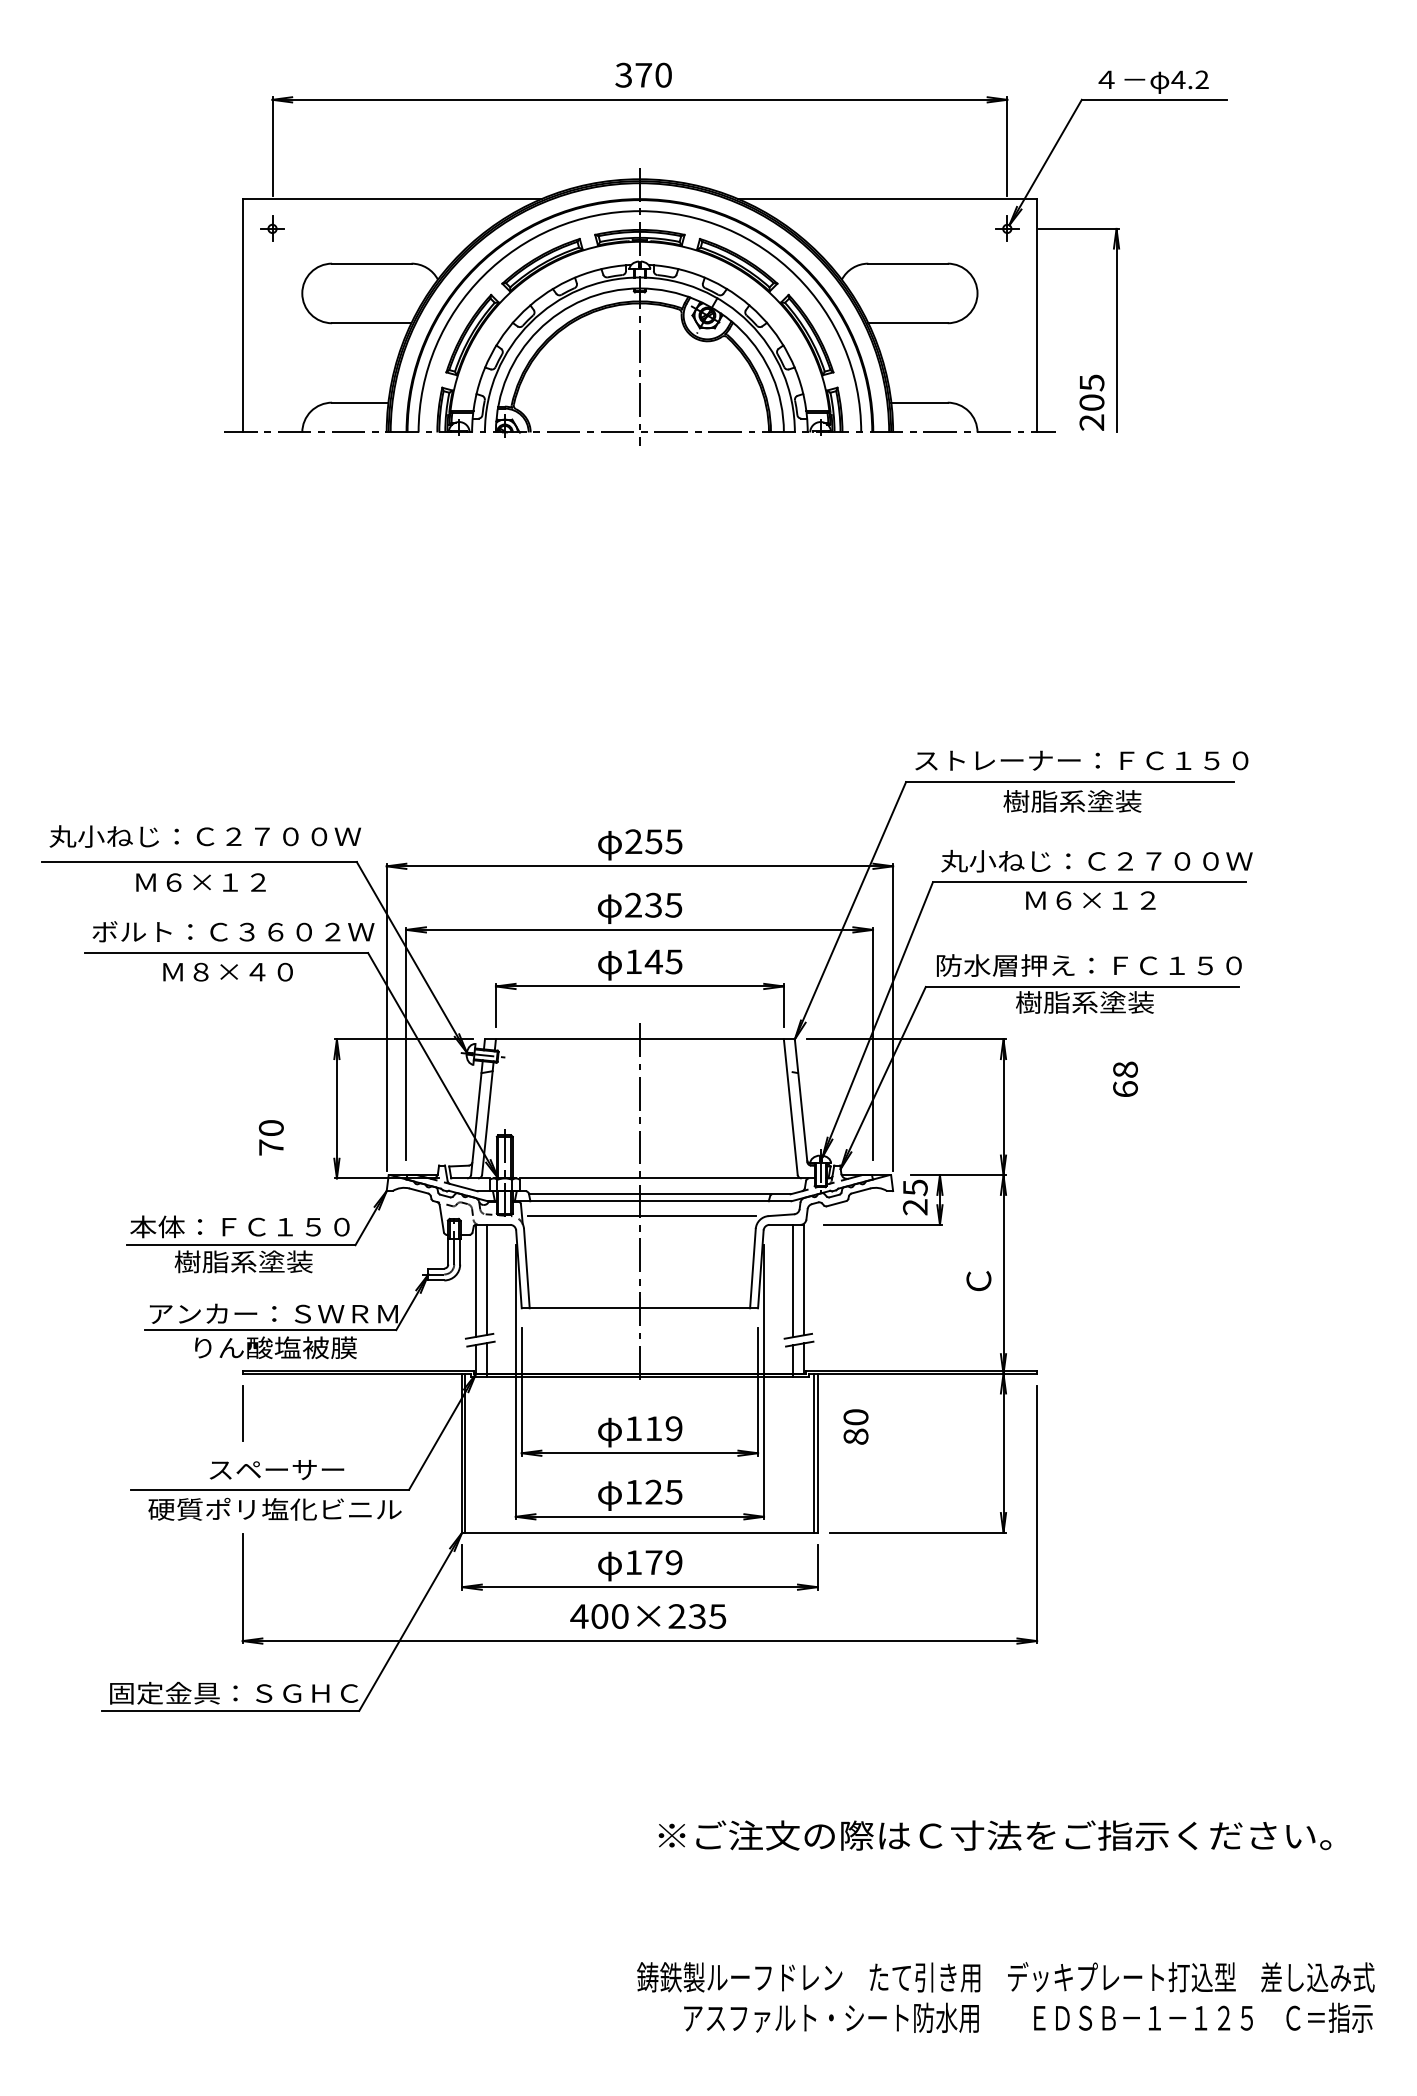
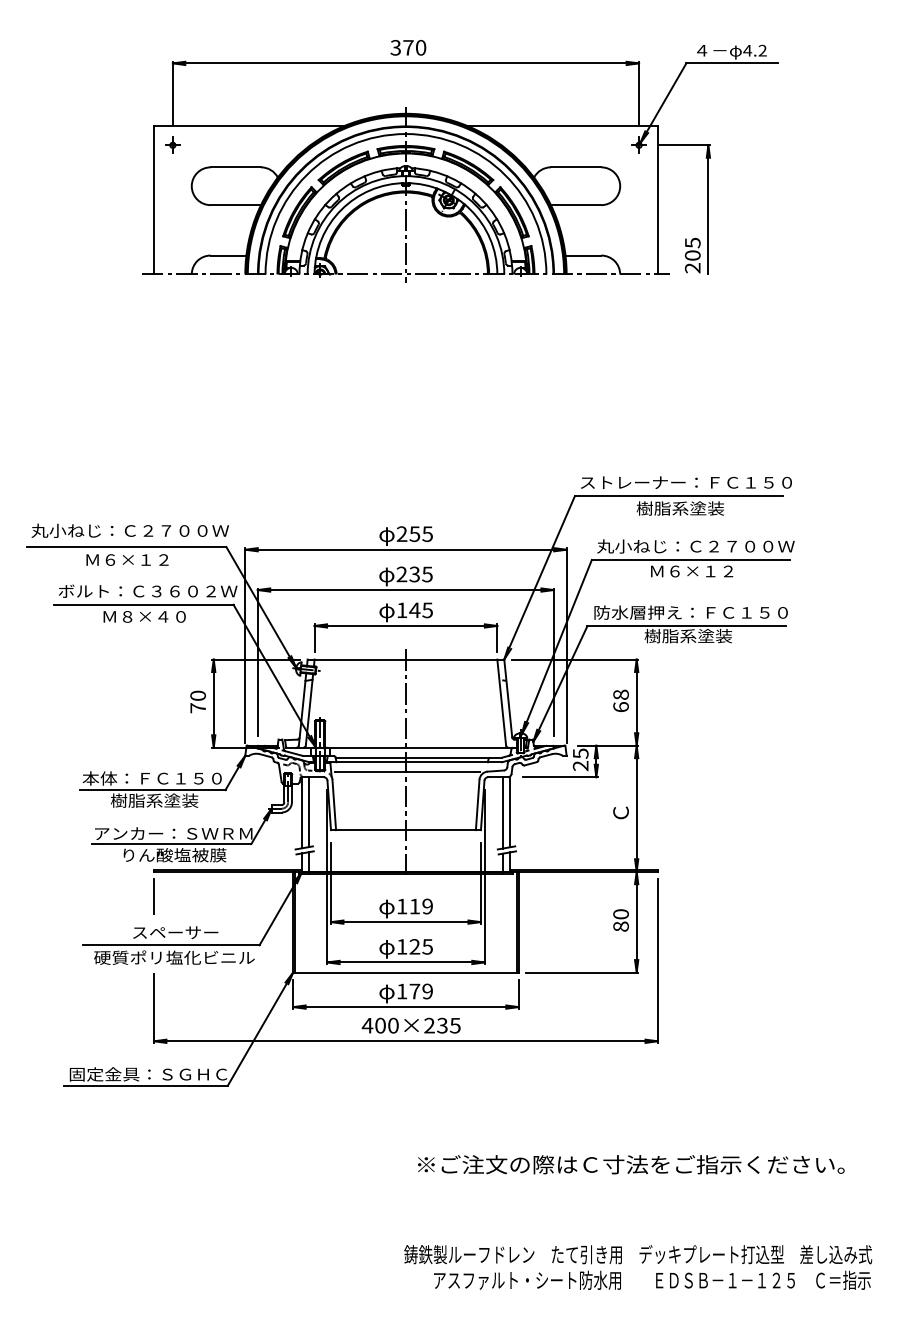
text: (1124, 1078) -> (620, 700), moved
text: (270, 1137) -> (197, 701), moved
text: (855, 1427) -> (620, 920), moved

